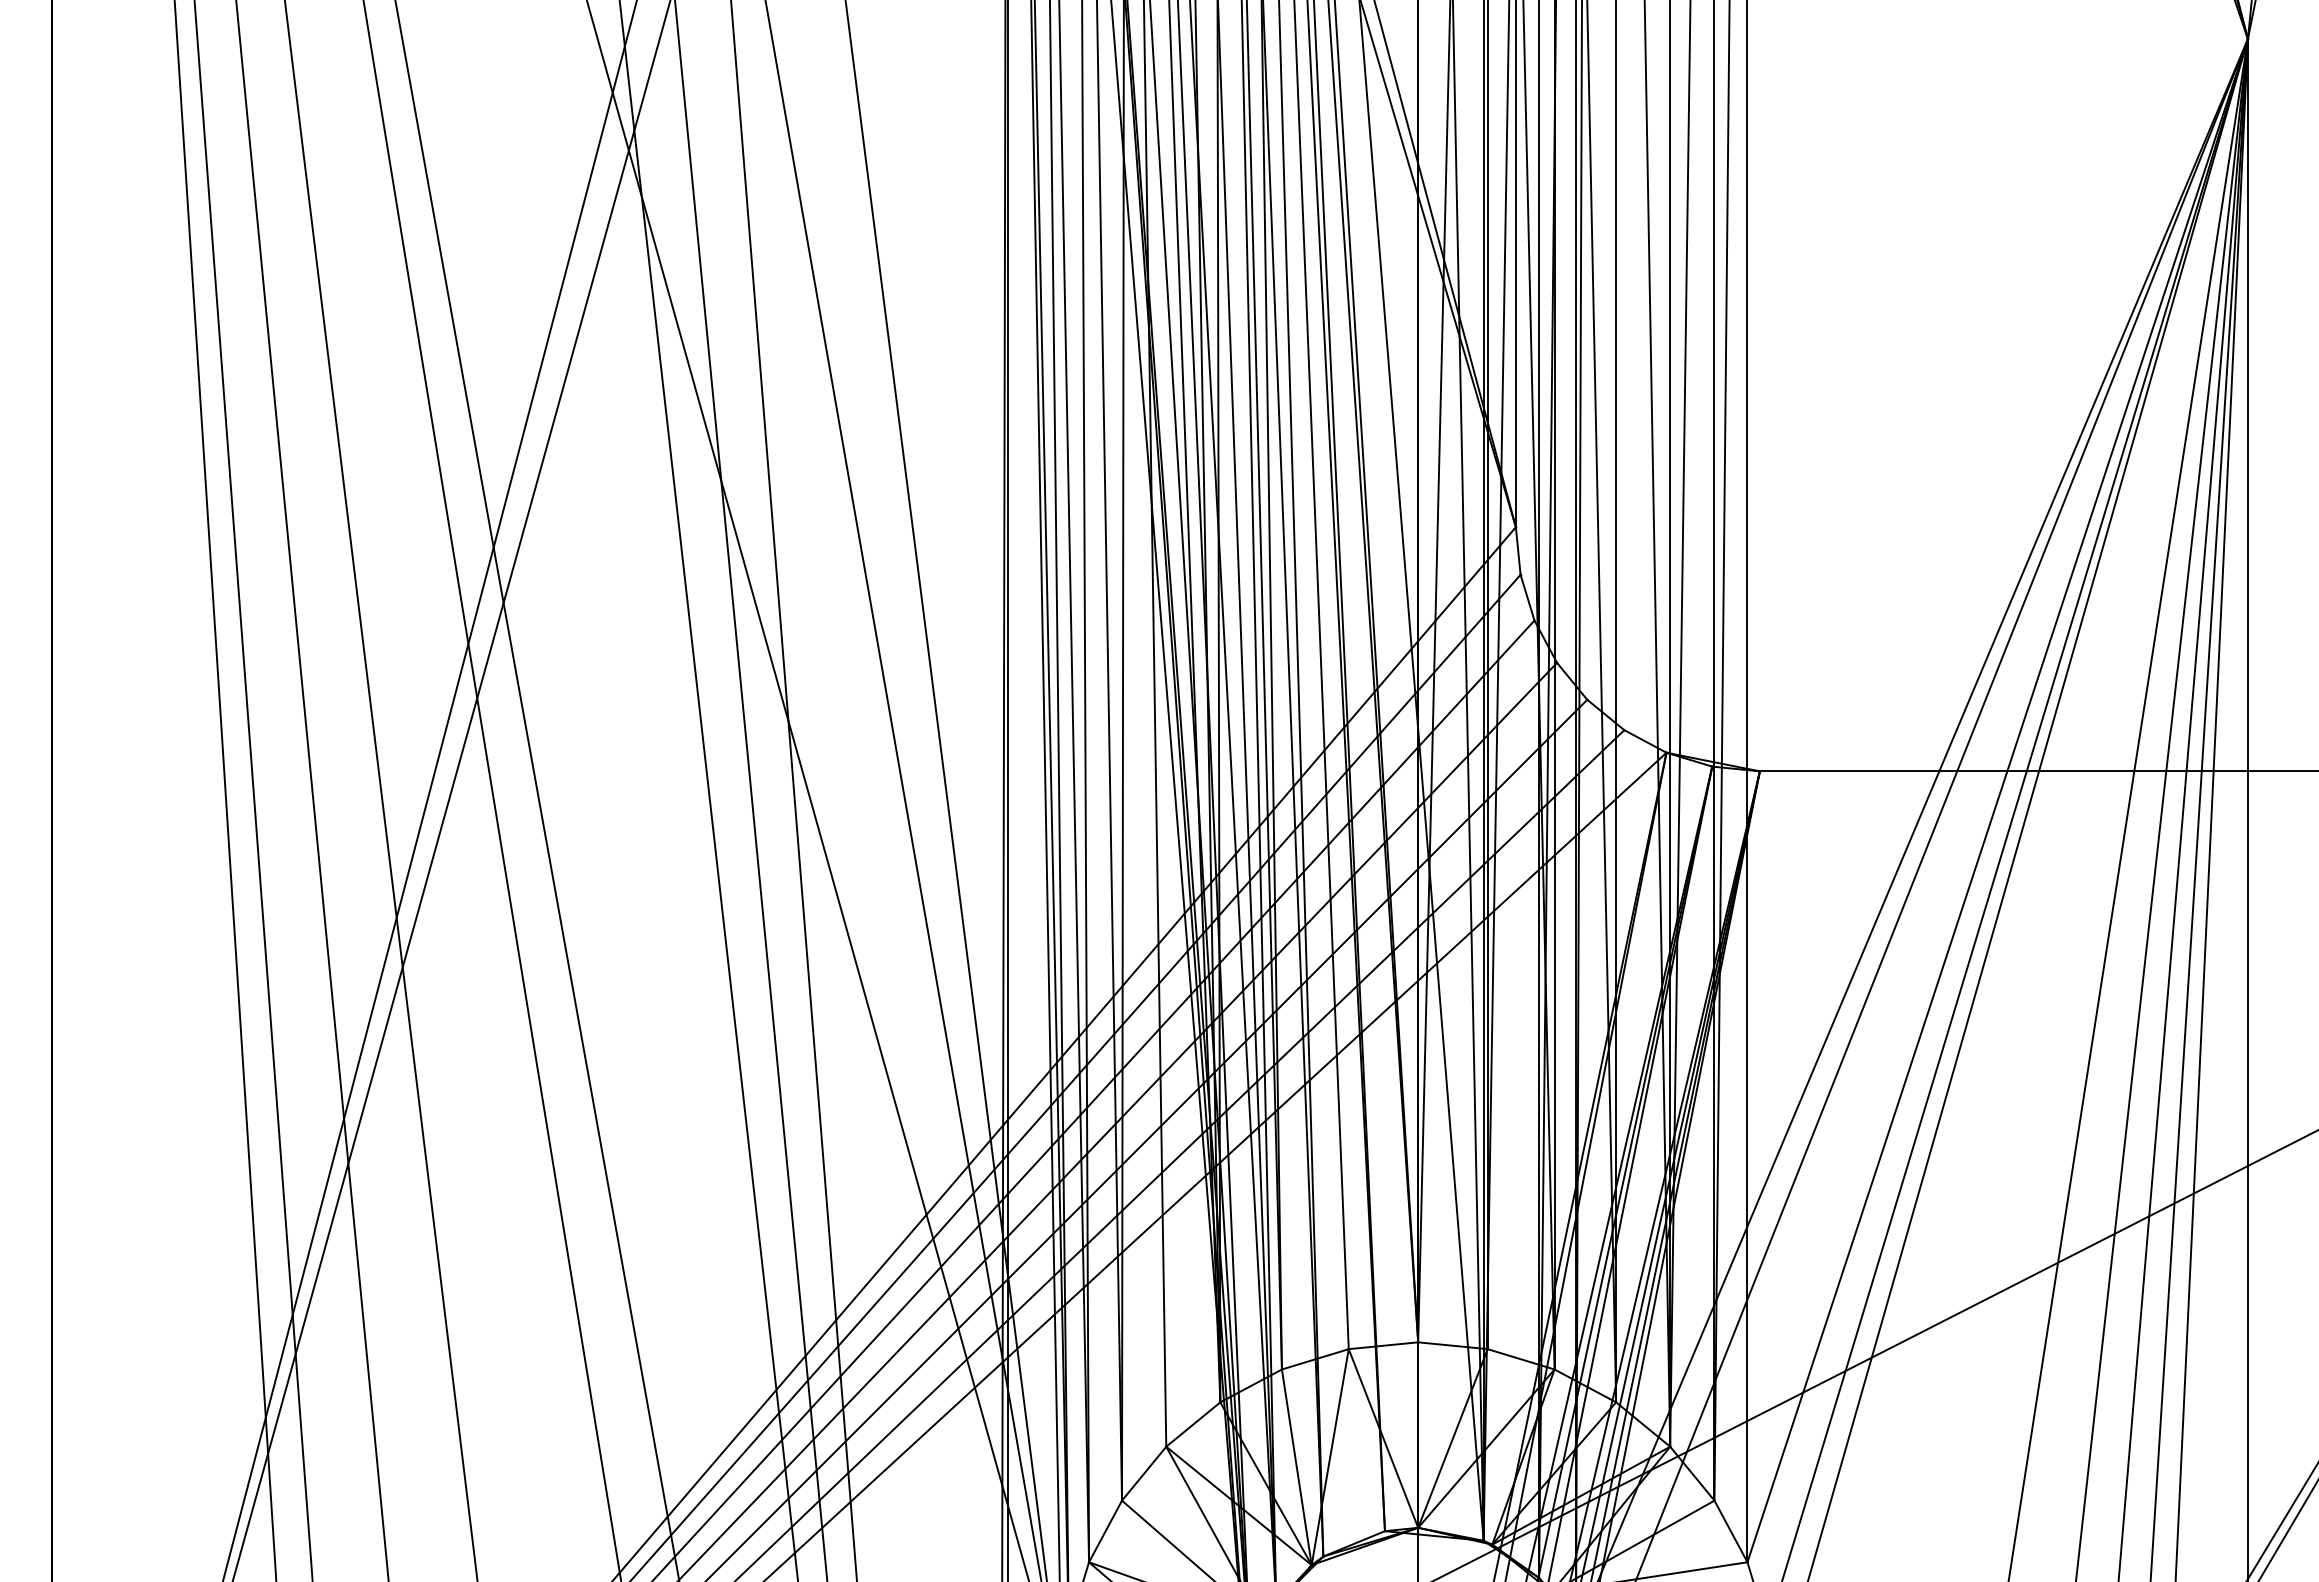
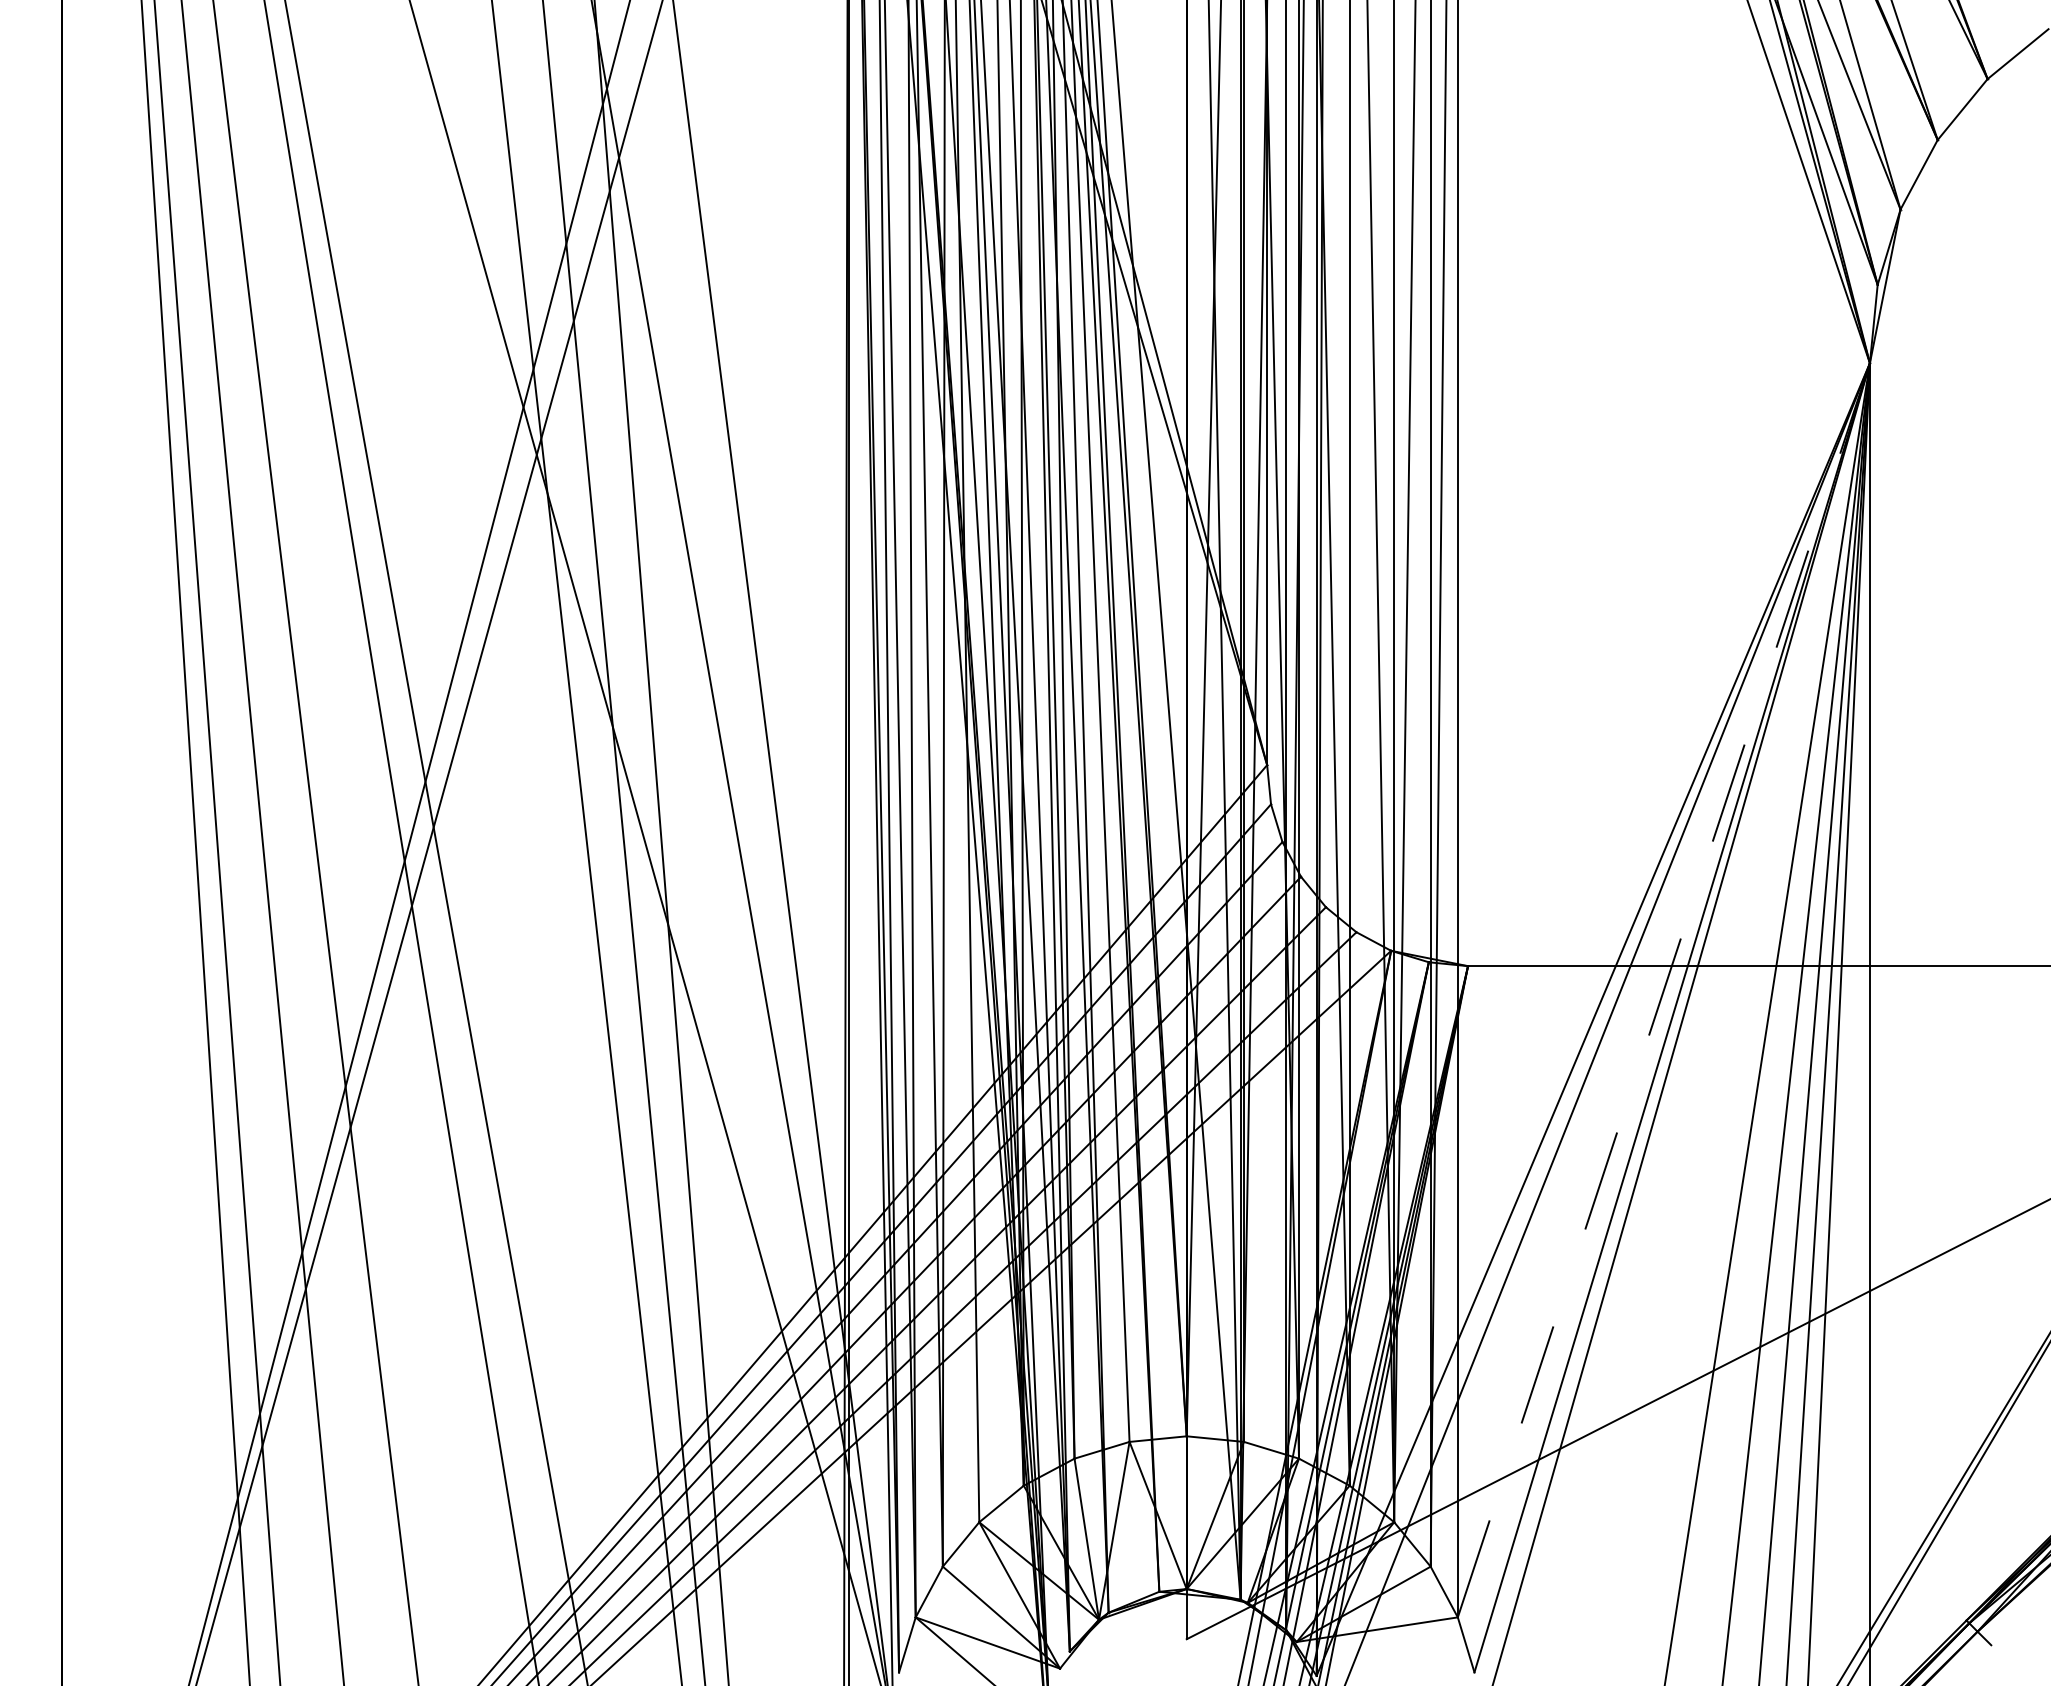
line: (1998, 799) -> (1664, 989), solid -> dashed

